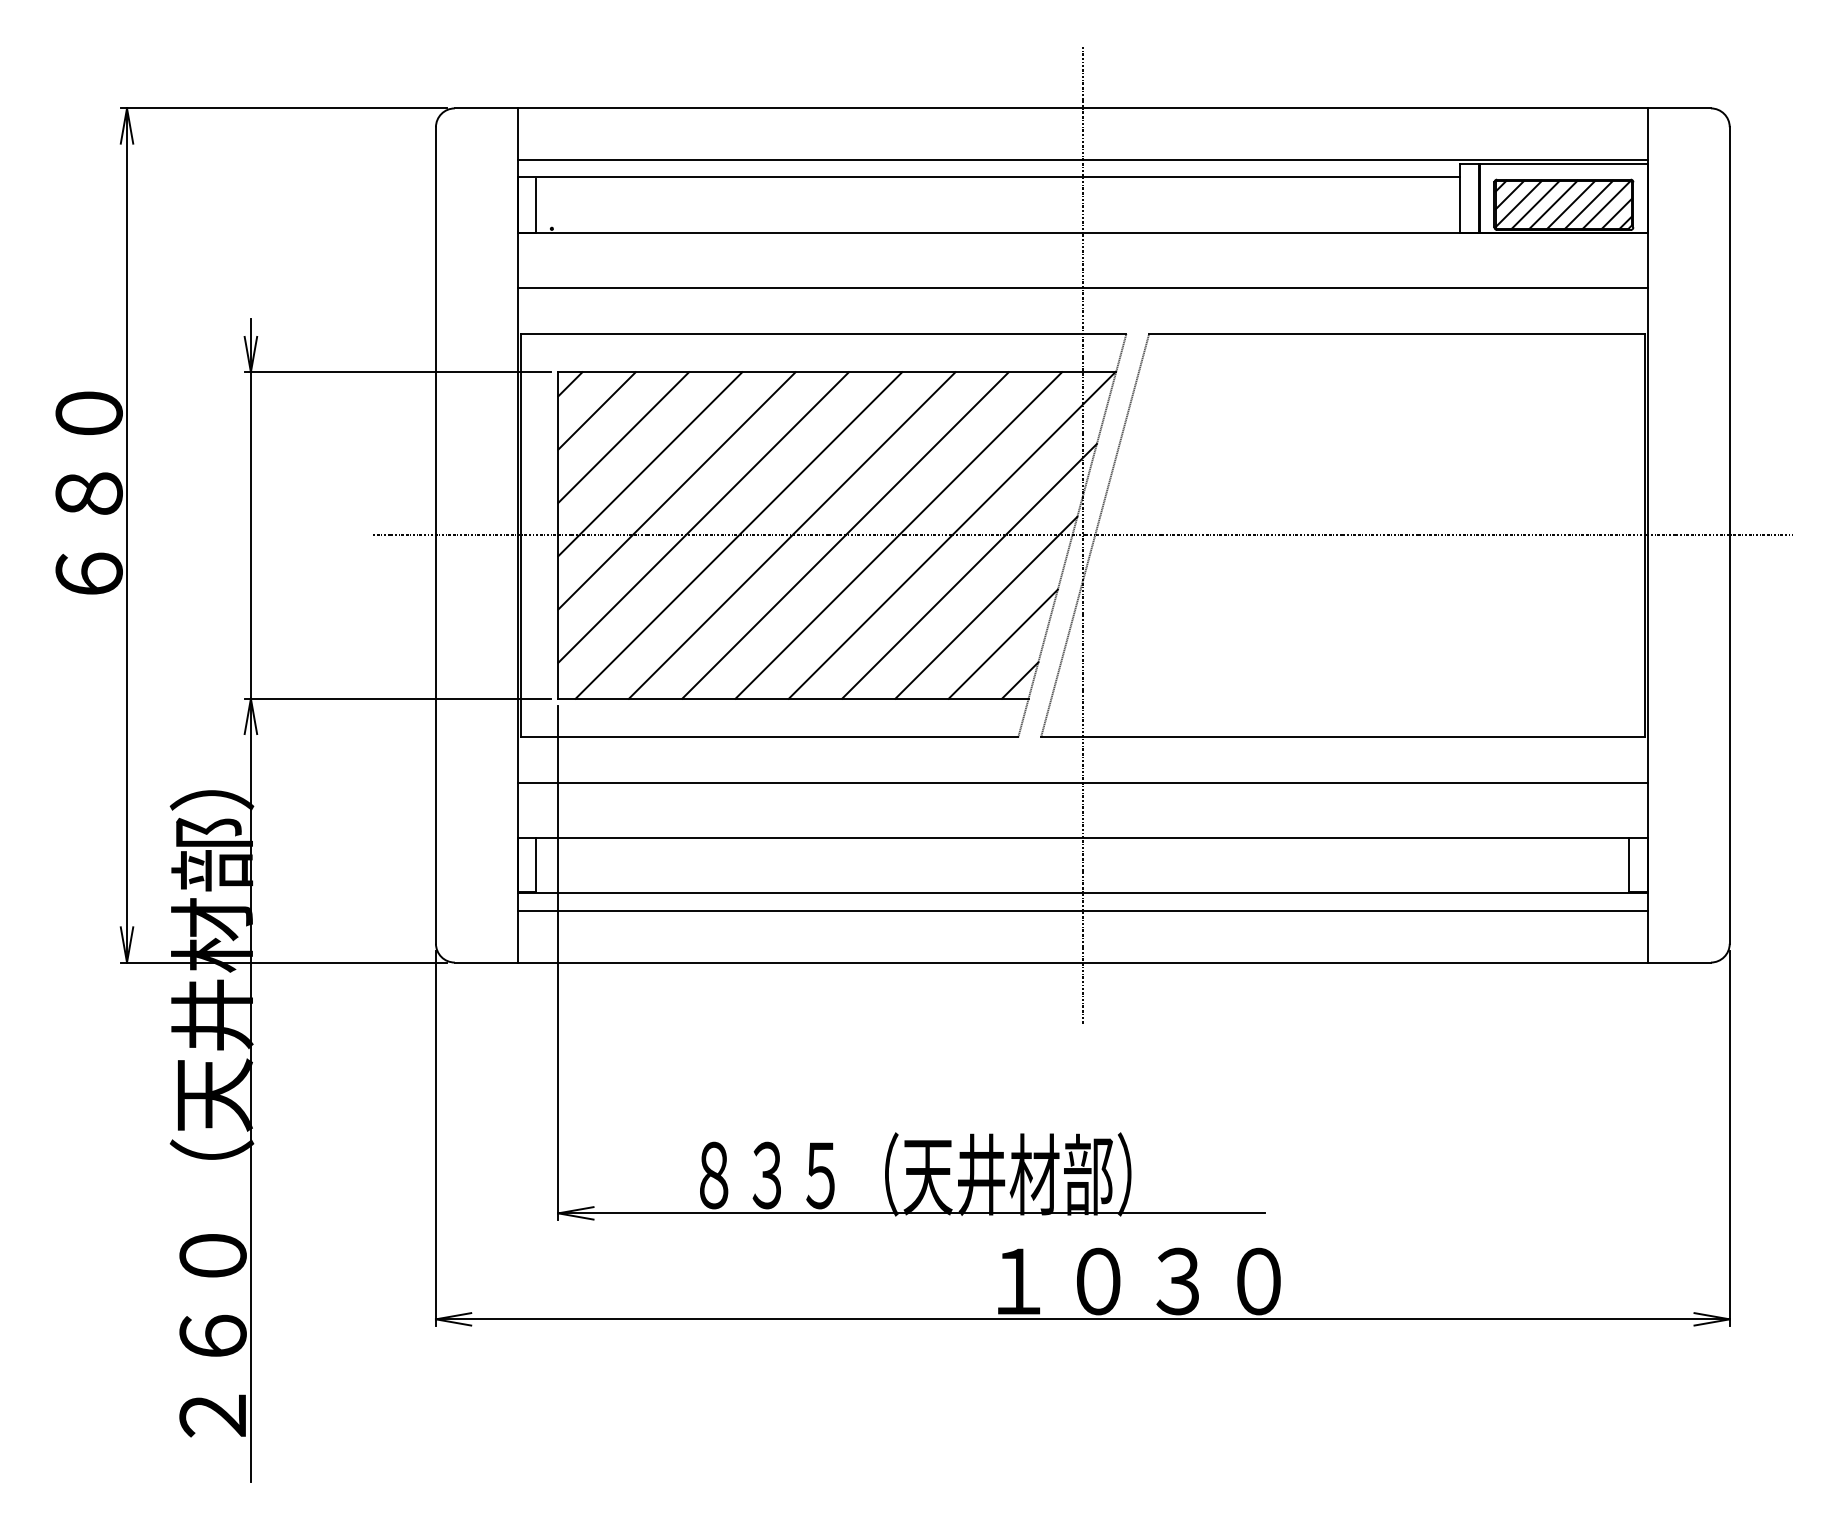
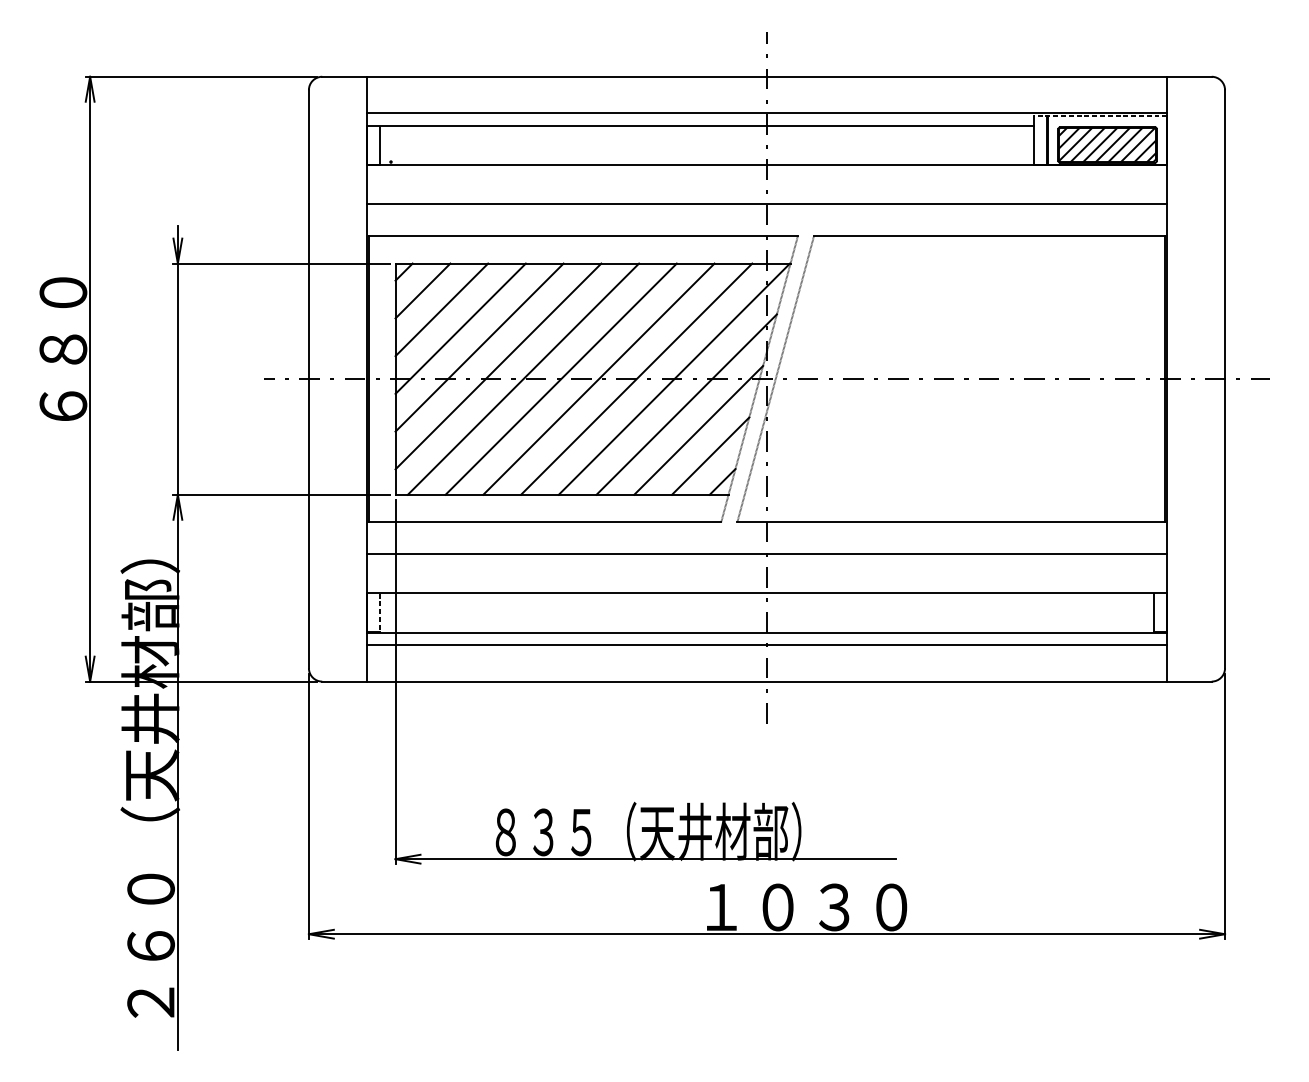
line: (1553, 164) -> (1100, 116), solid -> dashed
line: (536, 865) -> (380, 612), solid -> dashed

